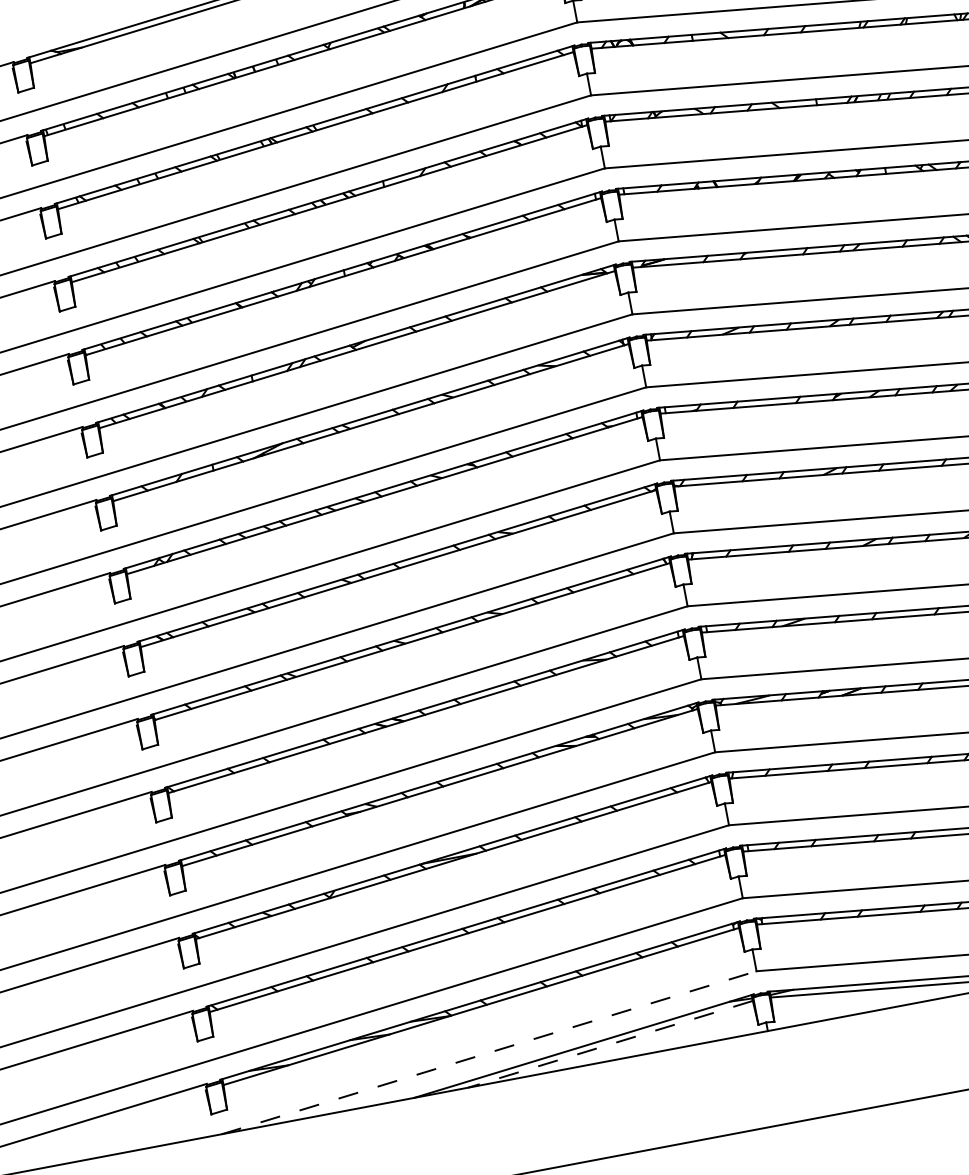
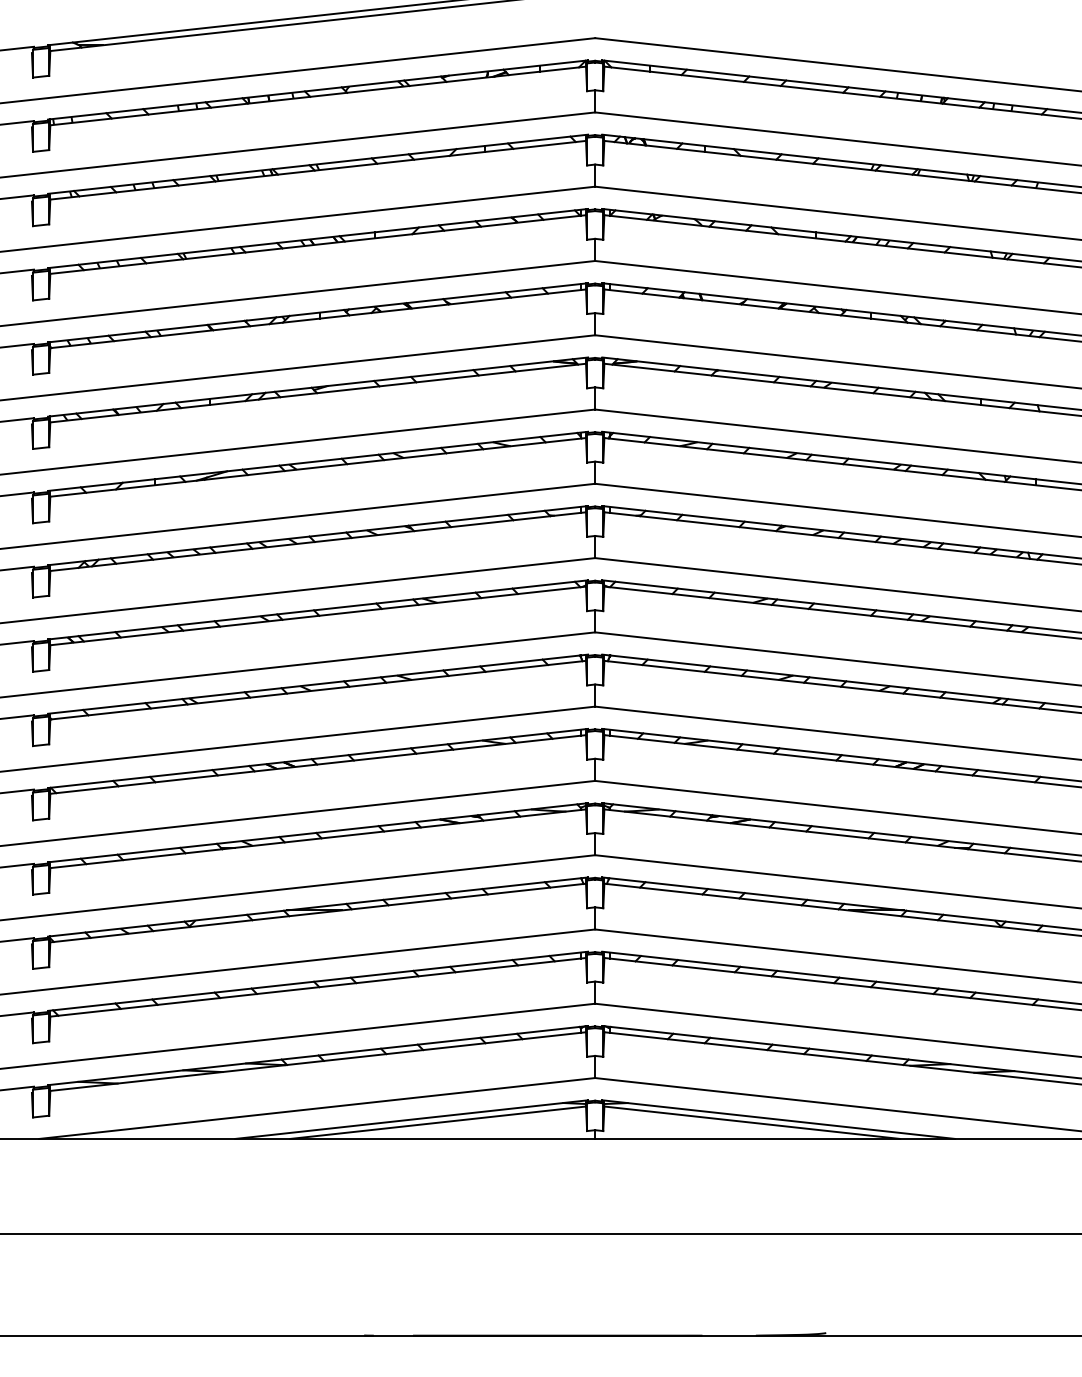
line: (610, 1044) -> (438, 1122), dashed -> solid
line: (489, 1052) -> (317, 1108), dashed -> solid

